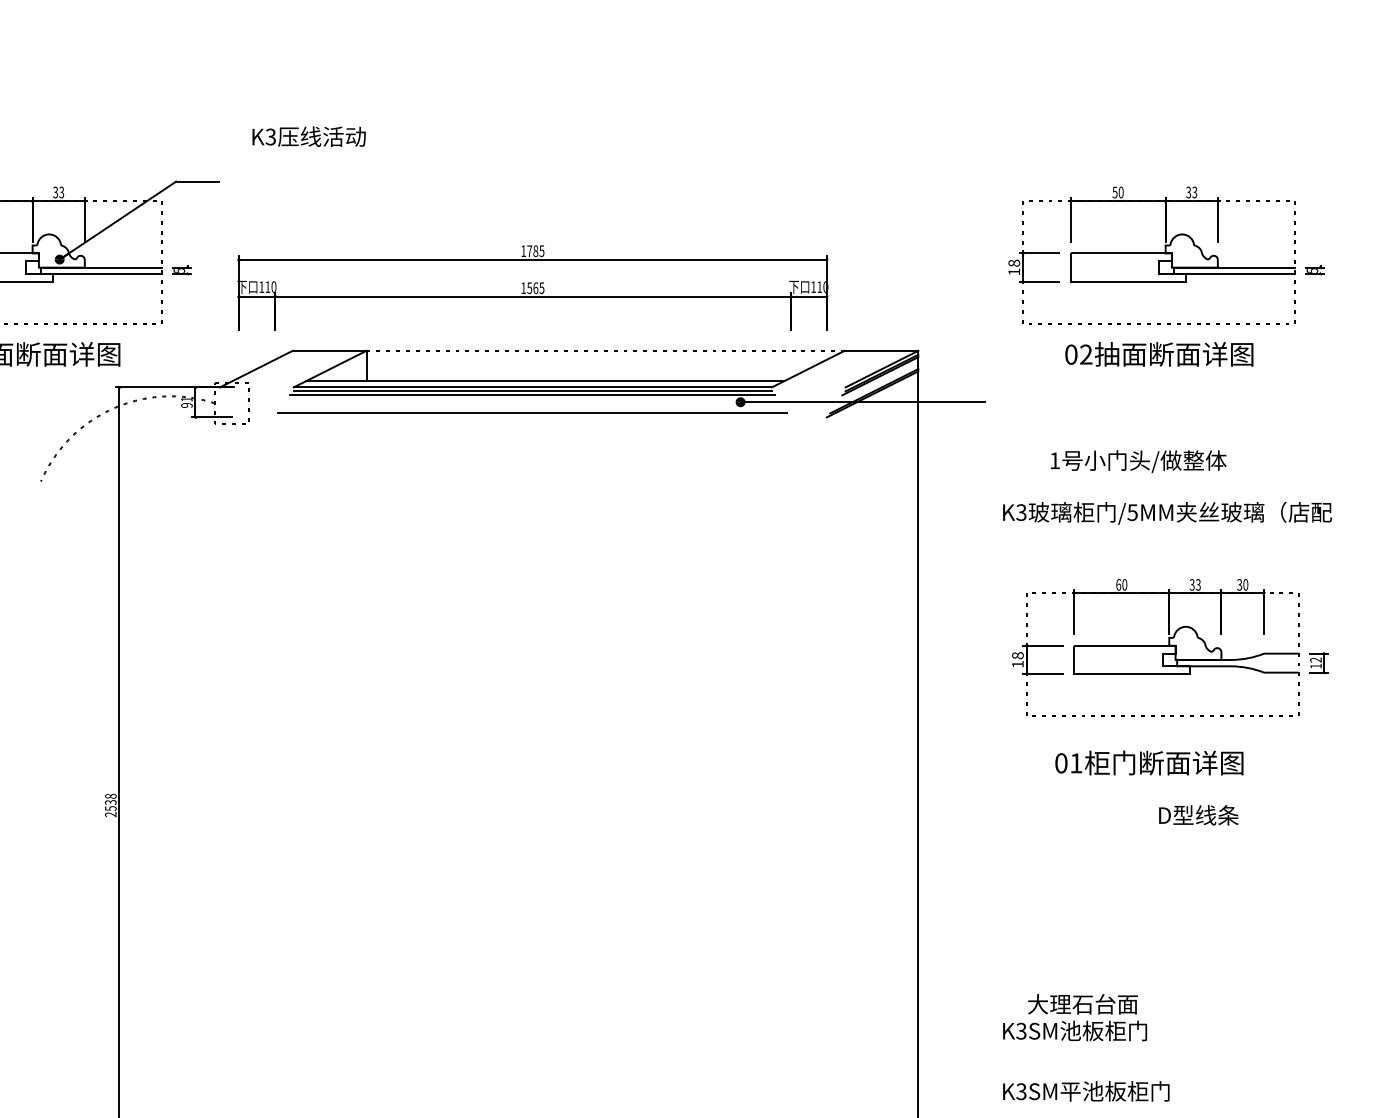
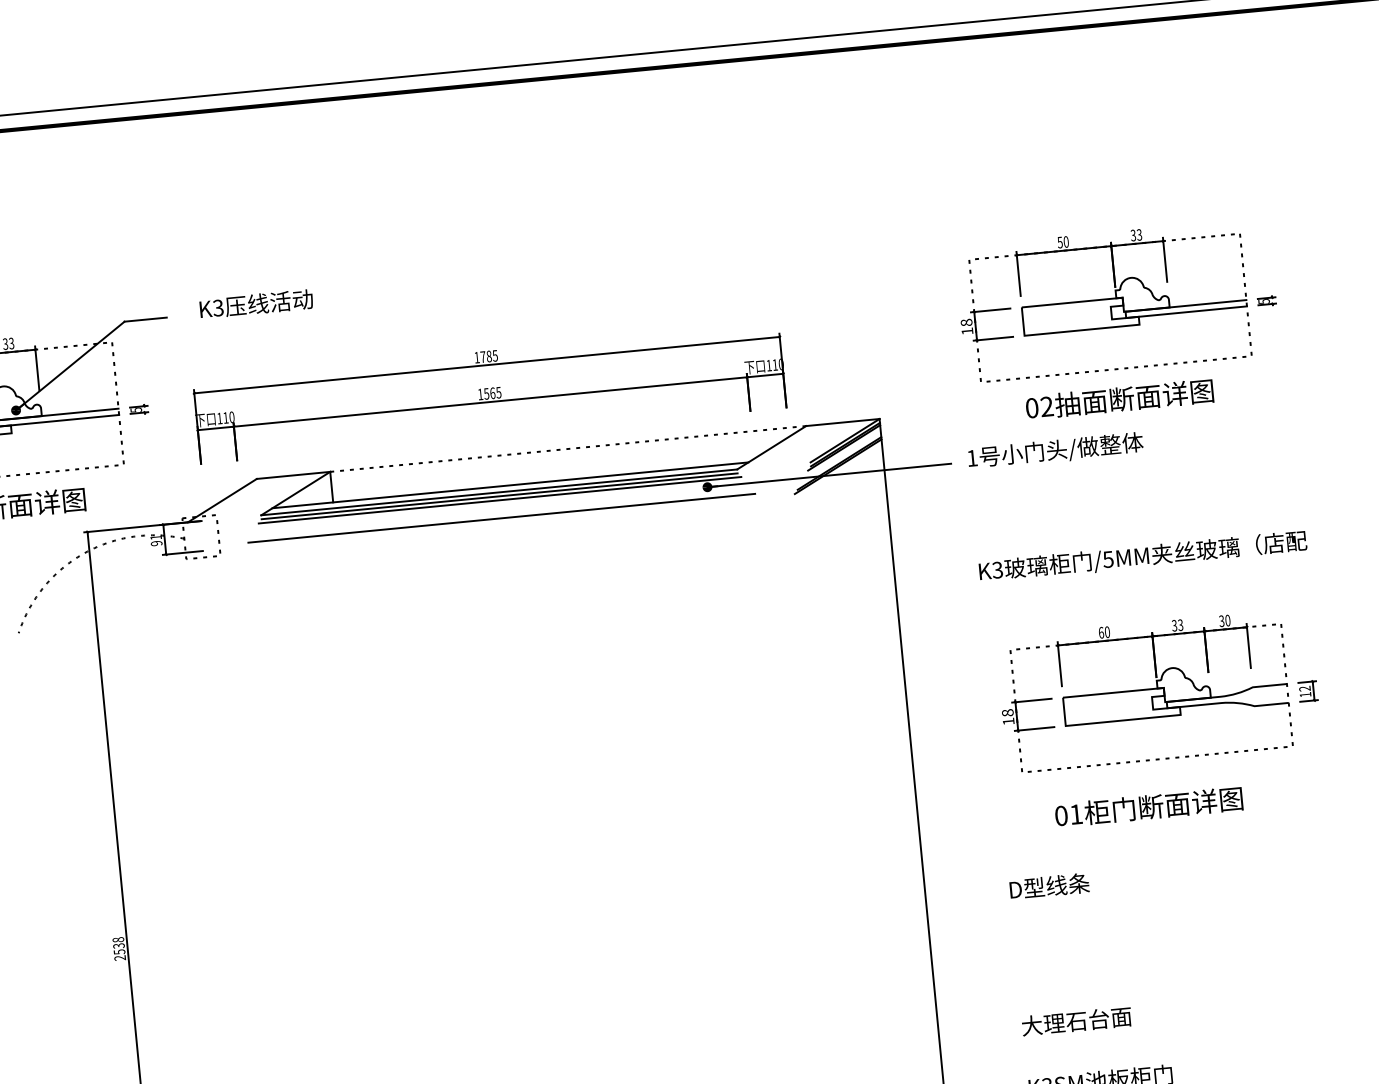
text: (308, 136) -> (255, 303), moved
text: (1138, 461) -> (1055, 450), moved
text: (1198, 815) -> (1049, 886), moved
text: (1082, 1004) -> (1076, 1021), moved

